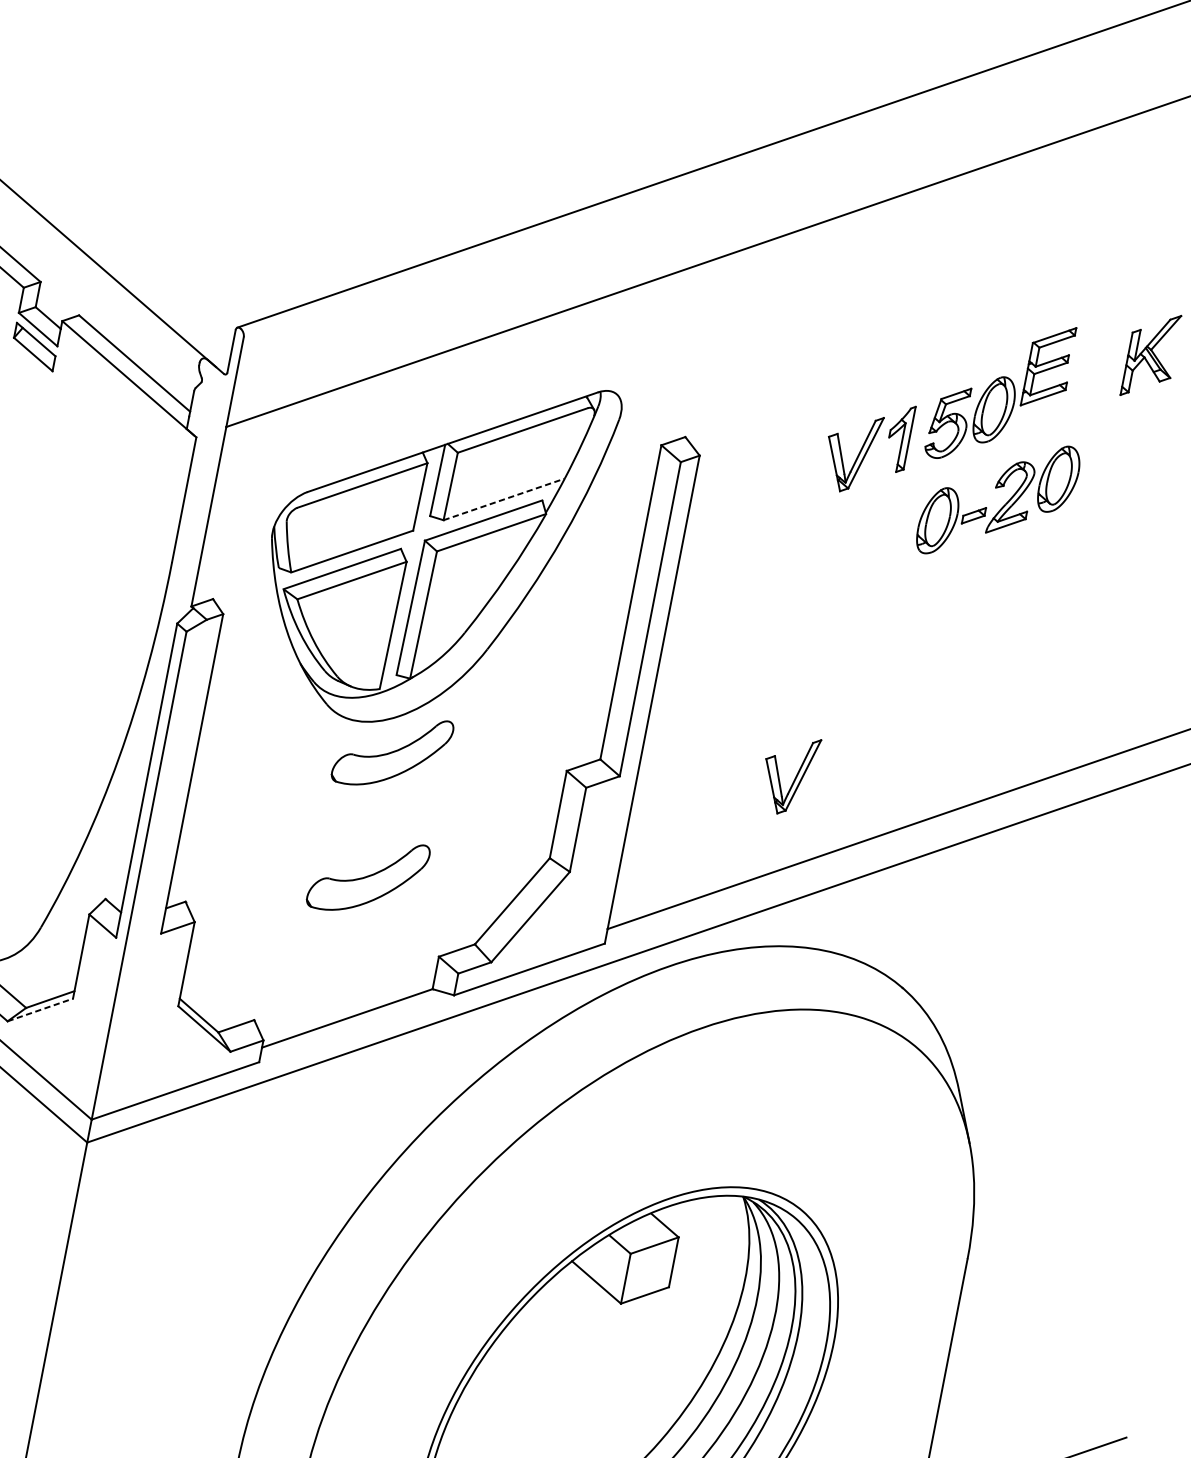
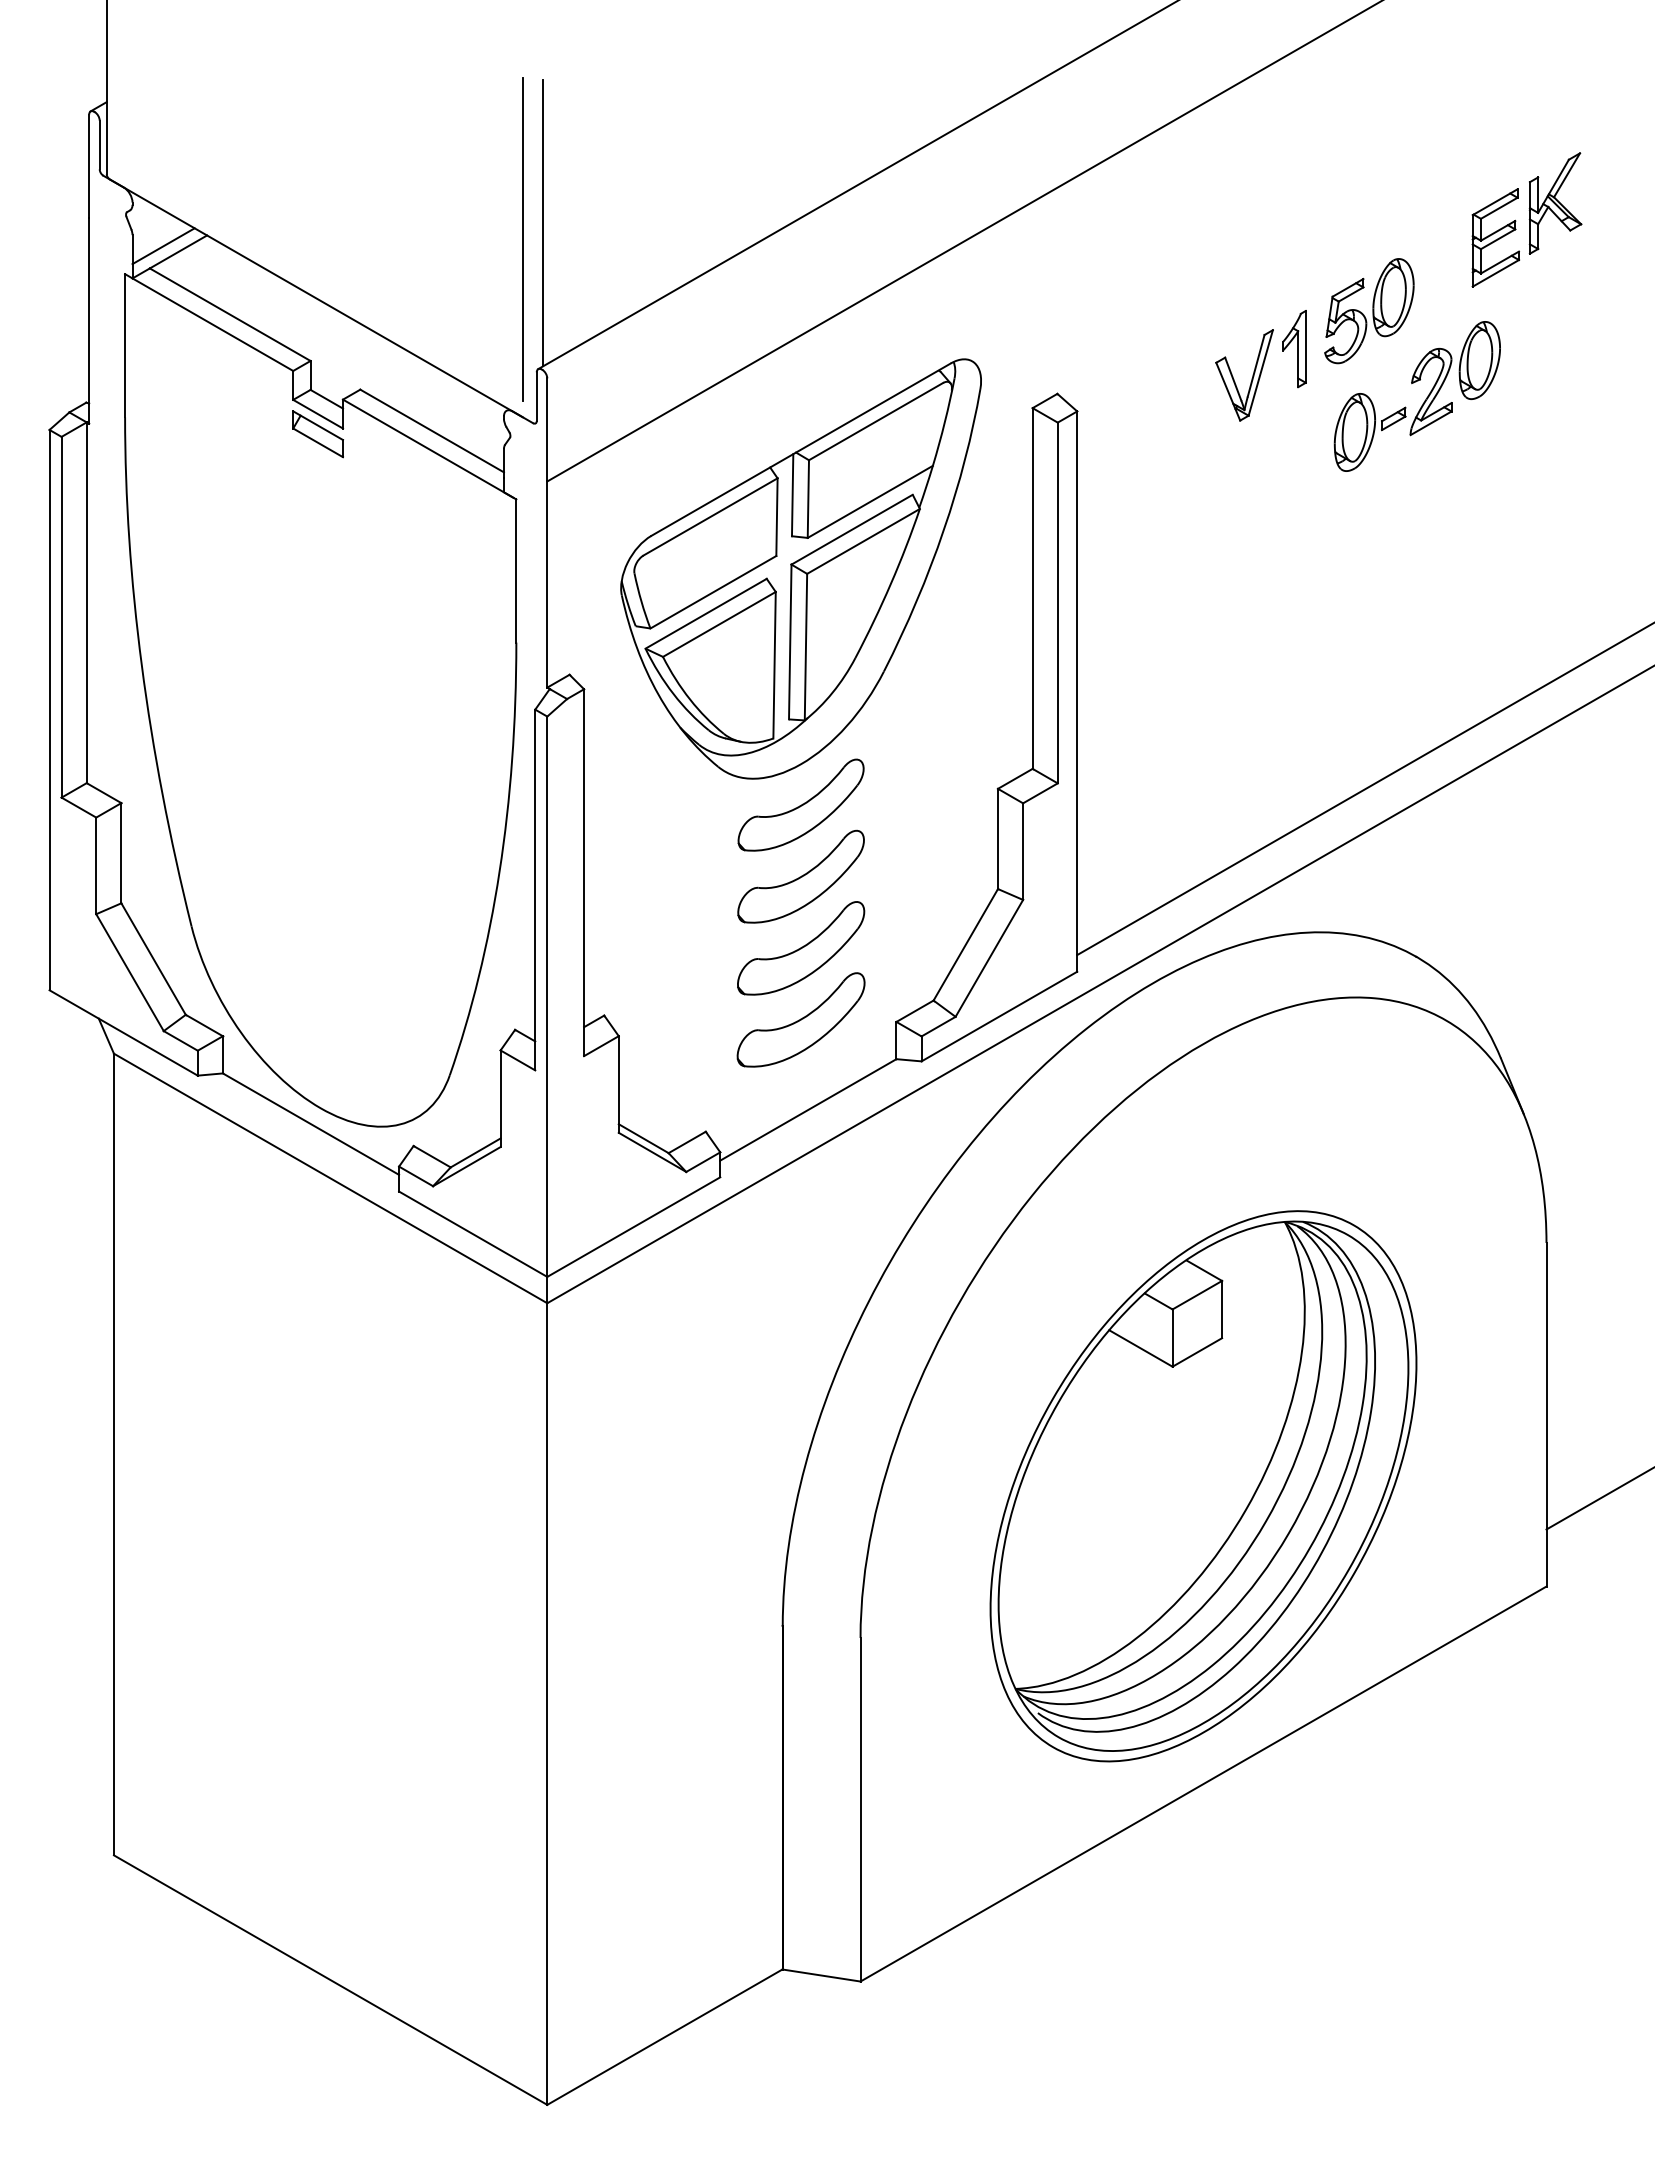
line: (266, 200) -> (543, 222), added
line: (246, 212) -> (523, 239), added
part: (1048, 366) -> (1495, 237), moved
line: (504, 499) -> (870, 501), dashed -> solid
part: (794, 778) -> (1251, 748), removed
part: (379, 813) -> (800, 876), added
part: (355, 938) -> (800, 1019), added
line: (40, 1009) -> (467, 1166), dashed -> solid

